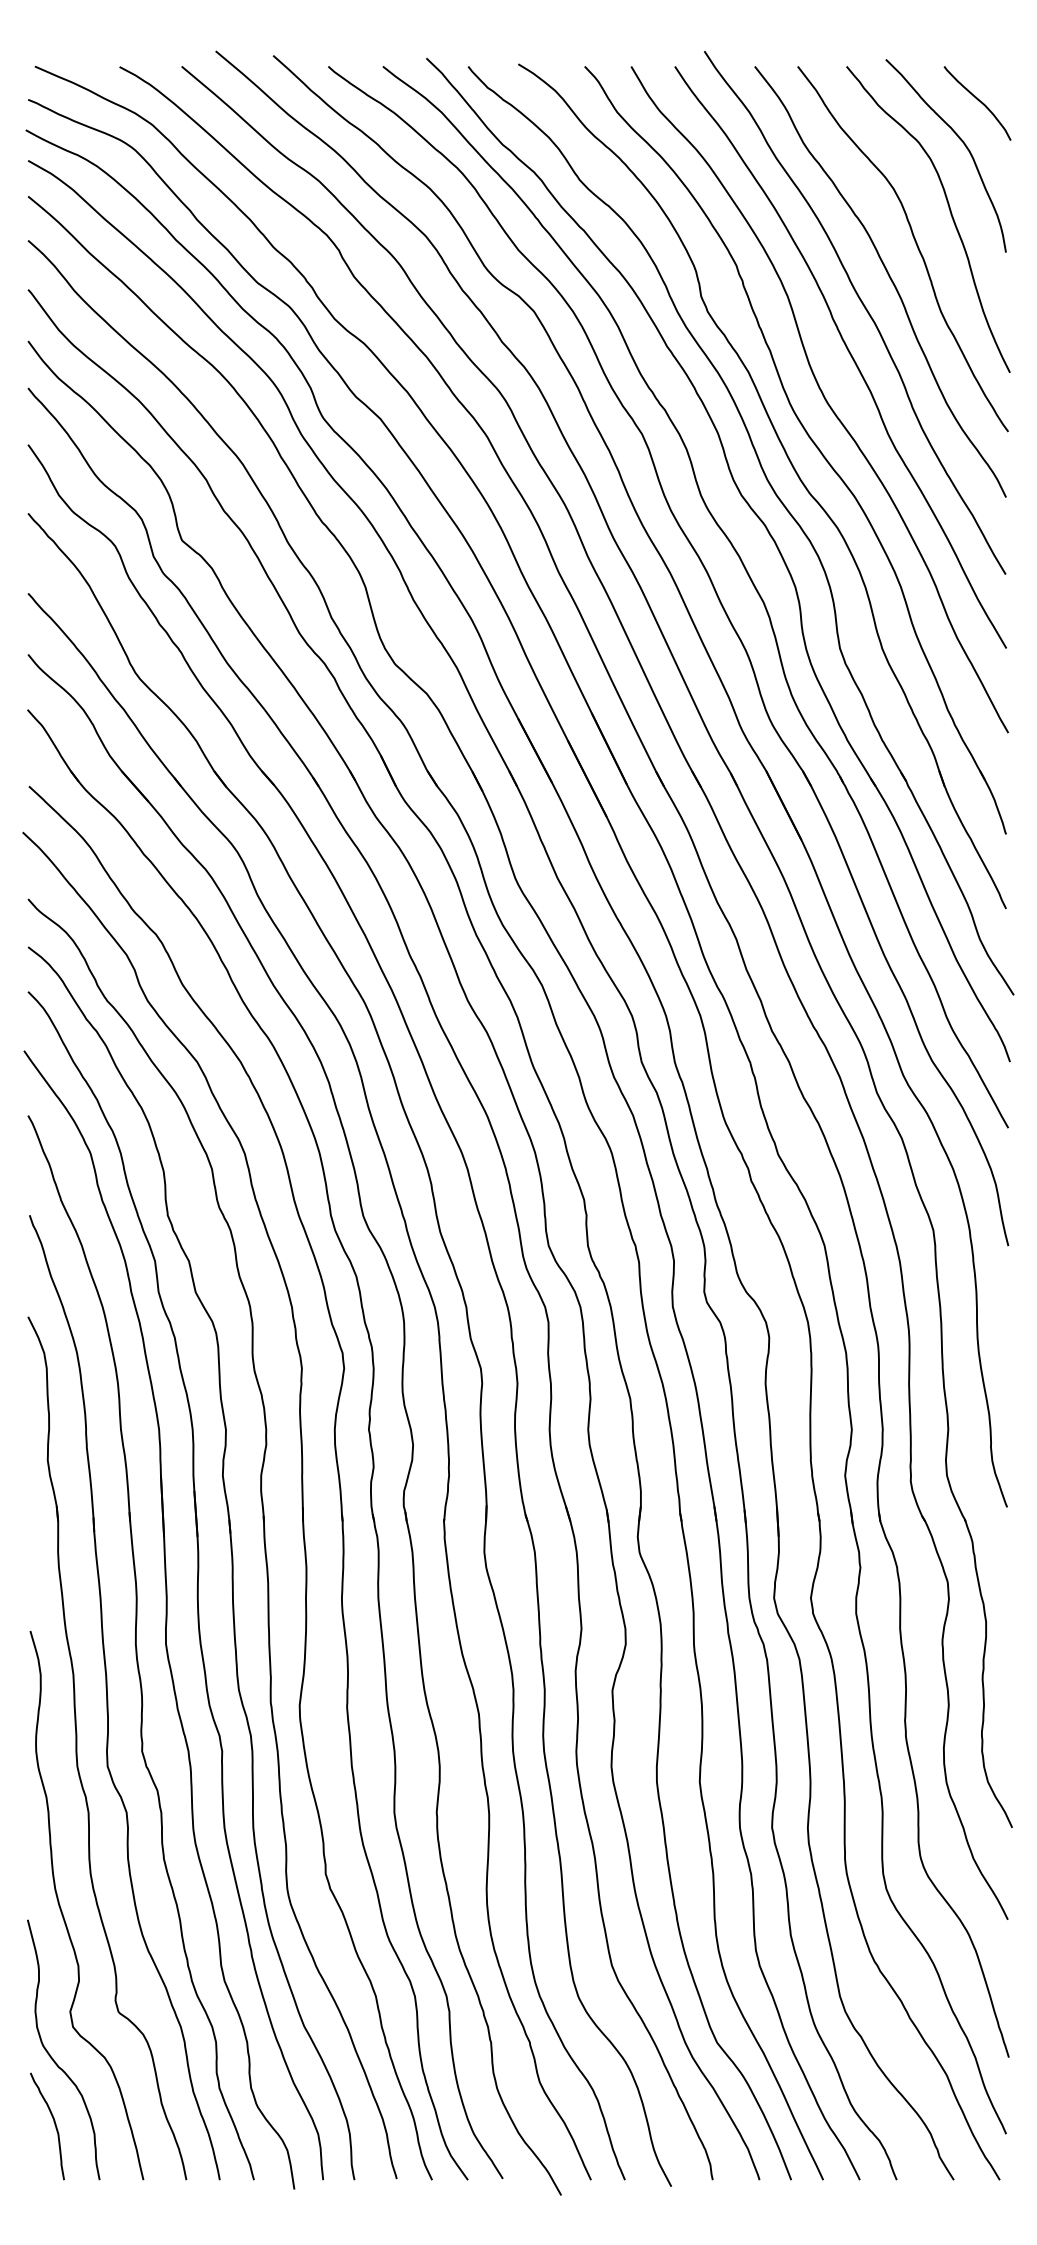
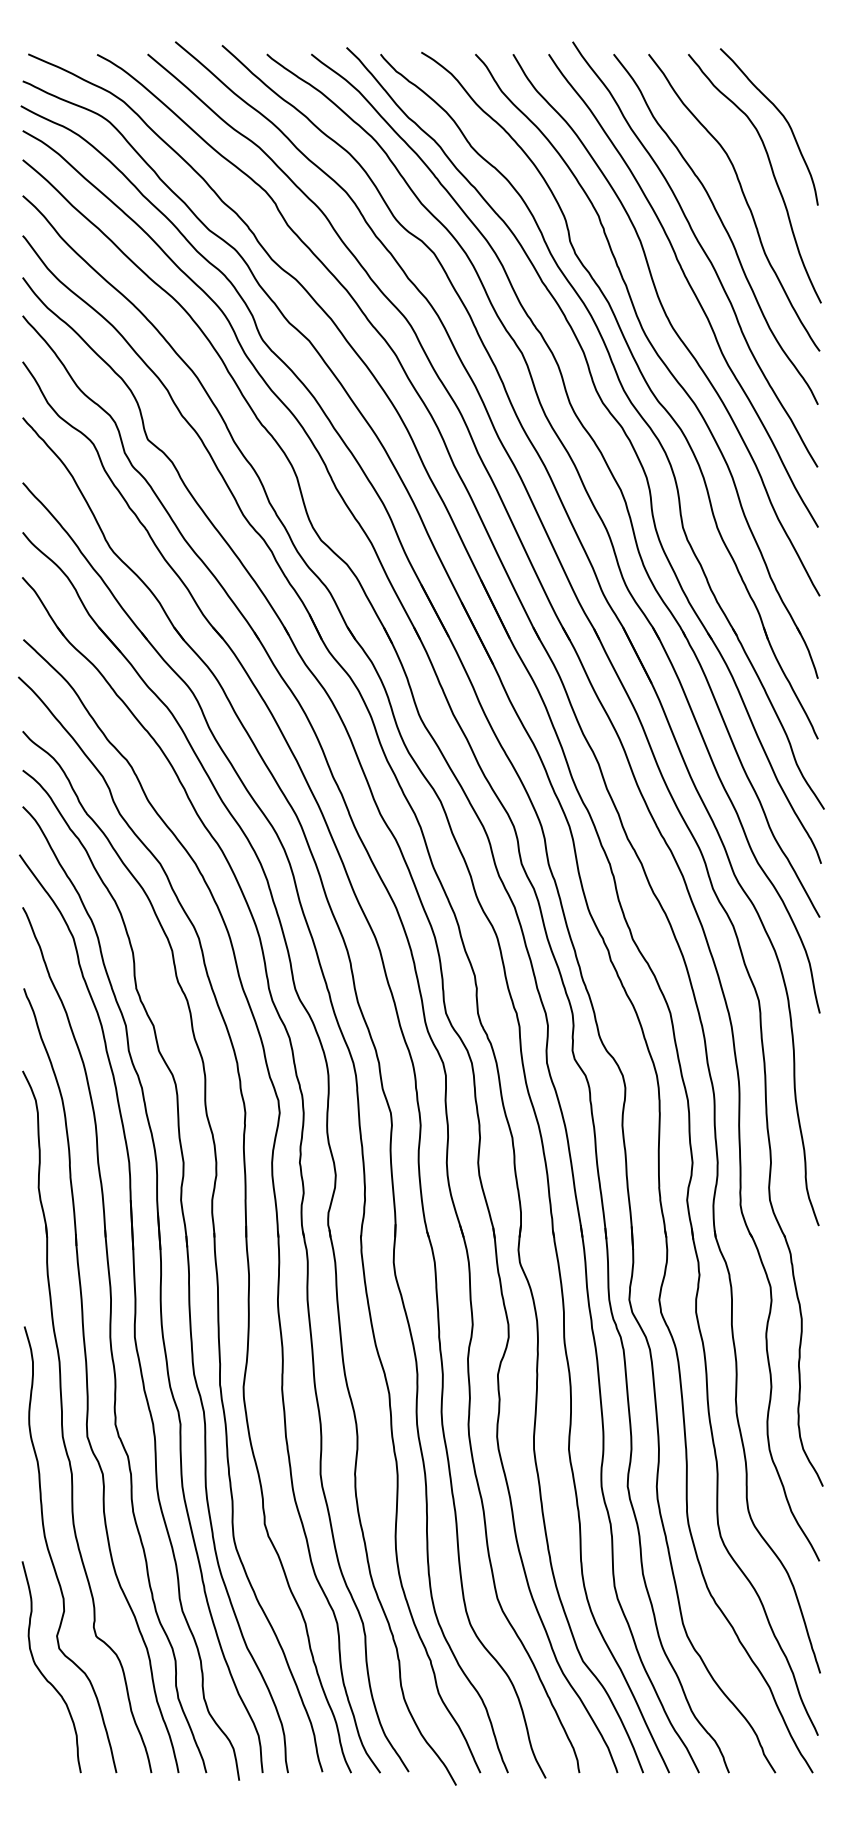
curve: (978, 101) -> (795, 82), removed
curve: (54, 2125) -> (44, 1728), removed

